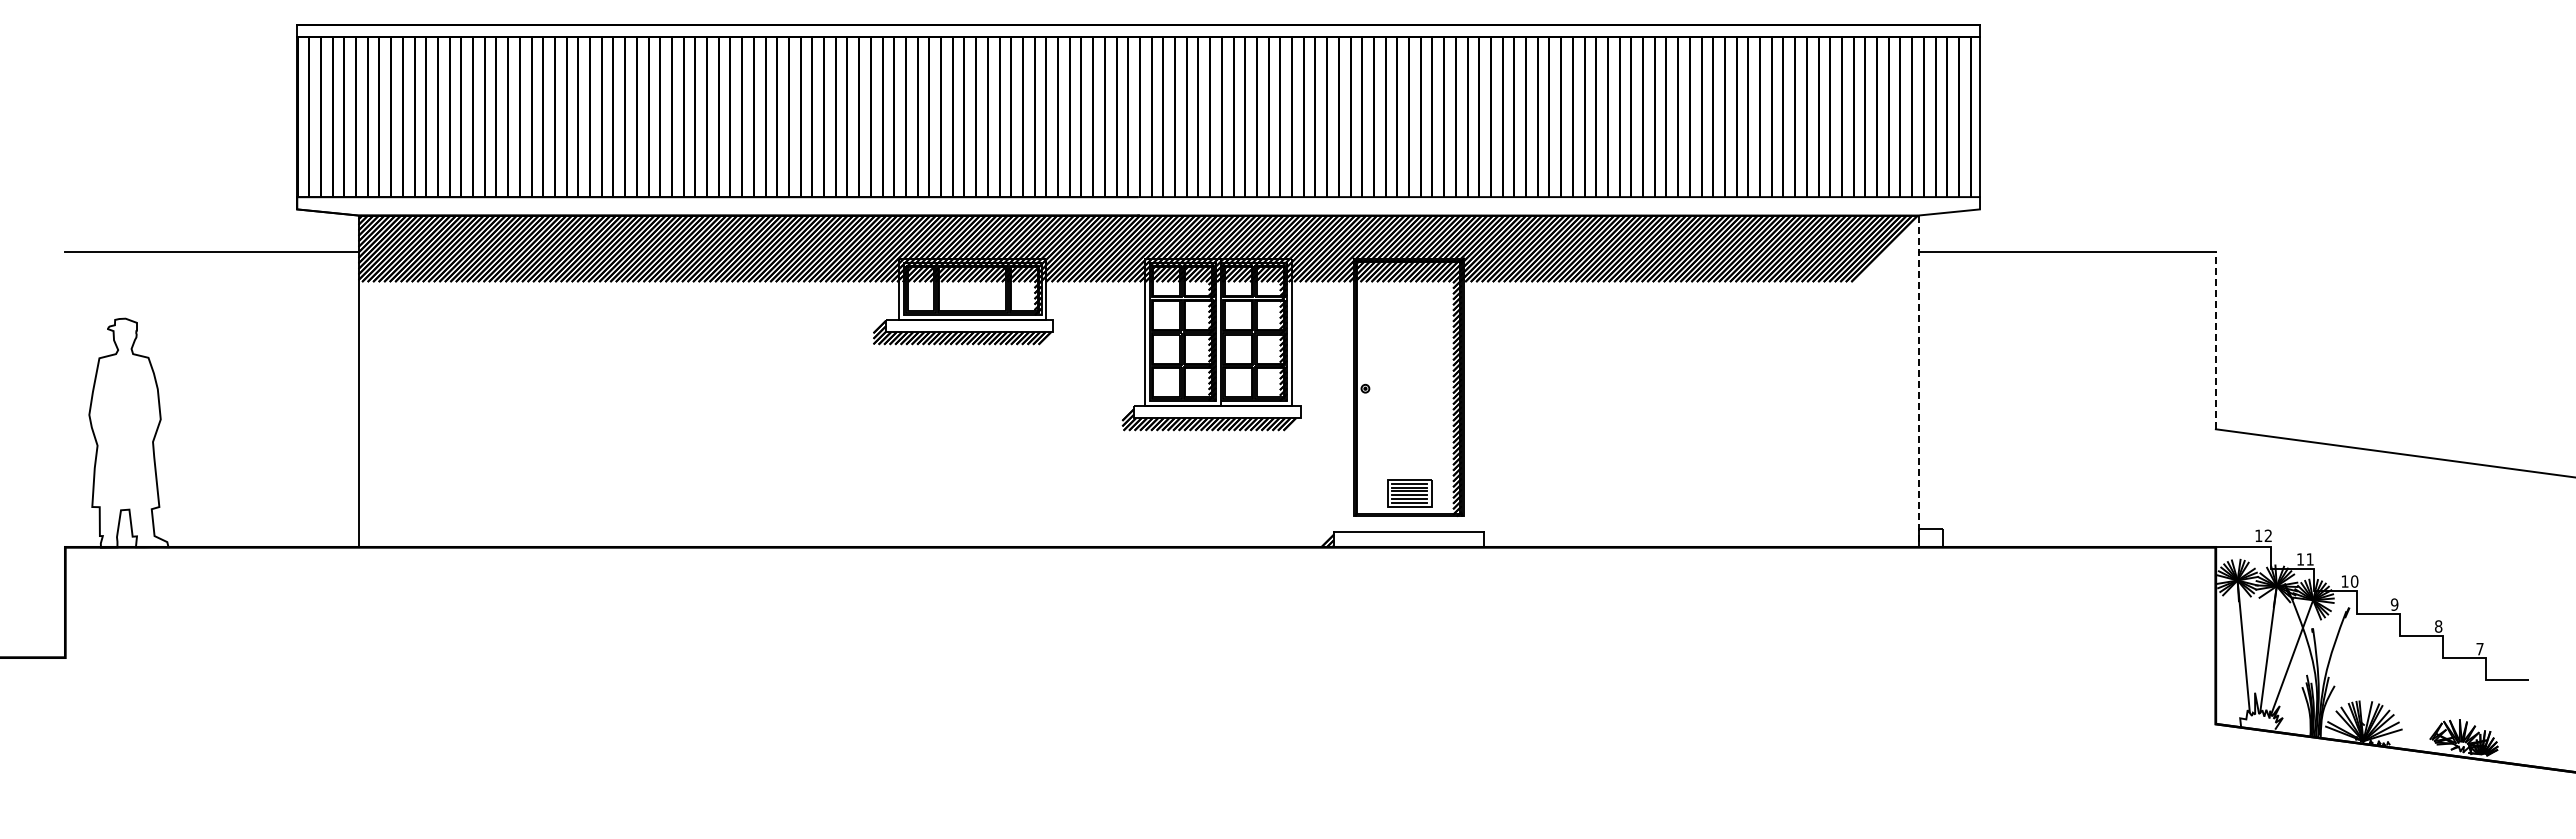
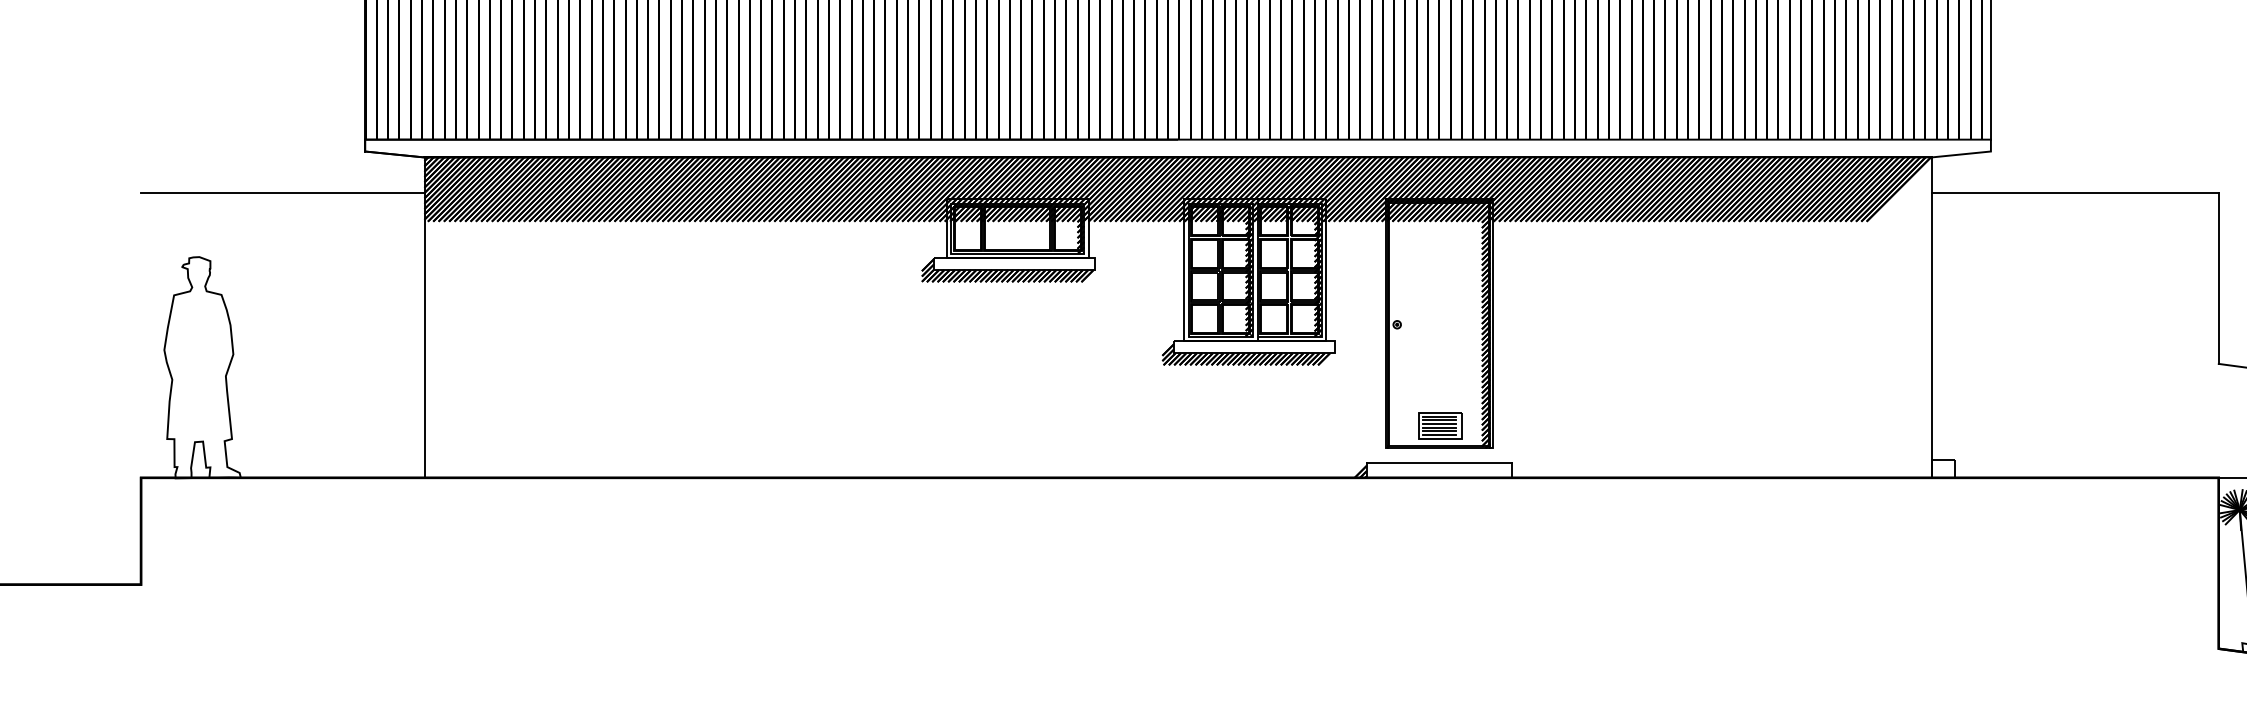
line: (2215, 340) -> (2218, 278), dashed -> solid
line: (1918, 381) -> (1931, 317), dashed -> solid

